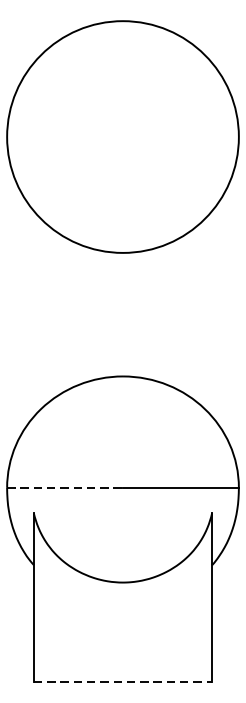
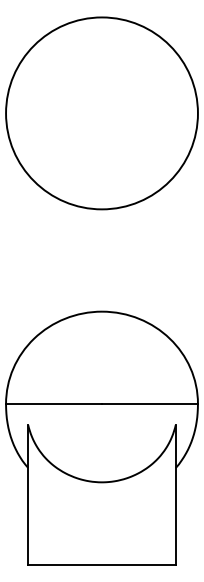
line: (65, 487) -> (54, 403), dashed -> solid
line: (122, 681) -> (101, 564), dashed -> solid

